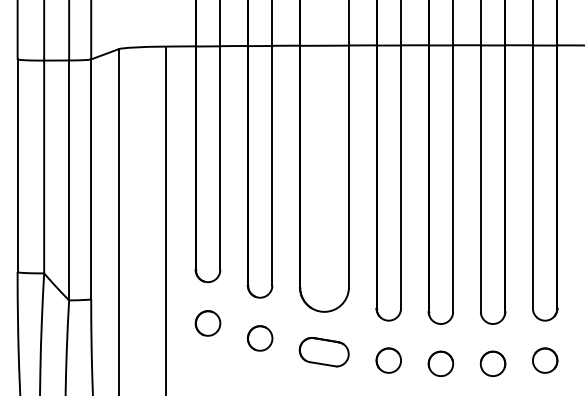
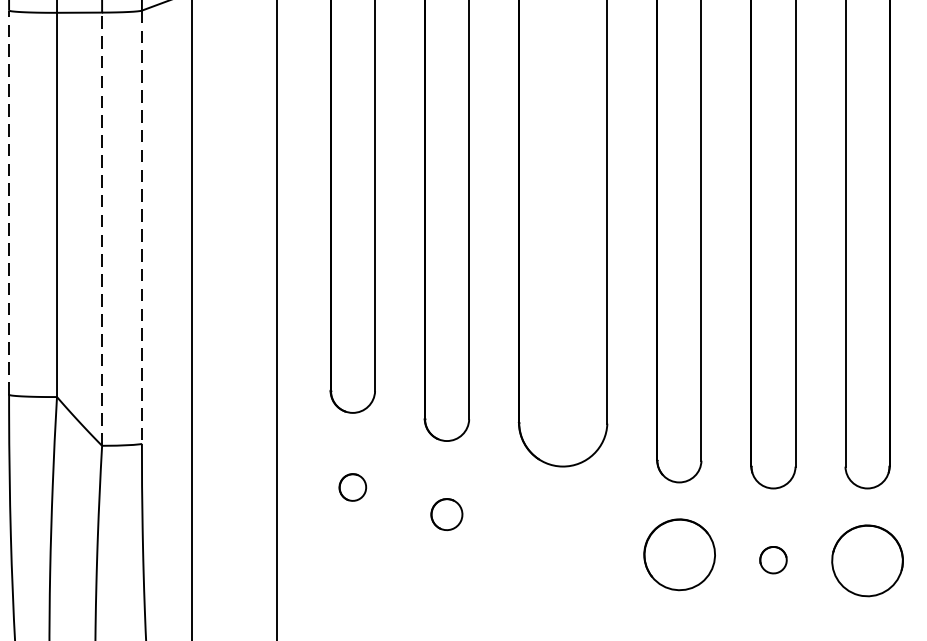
line: (17, 165) -> (8, 202), solid -> dashed
line: (91, 179) -> (142, 227), solid -> dashed
line: (69, 180) -> (102, 229), solid -> dashed
part: (207, 323) -> (351, 487), size x0.6
part: (259, 338) -> (445, 514), size x0.7
part: (323, 352) -> (561, 539), removed
part: (388, 360) -> (678, 554), size x1.6
part: (440, 363) -> (772, 559), size x0.6
part: (492, 363) -> (866, 559), size x1.6

